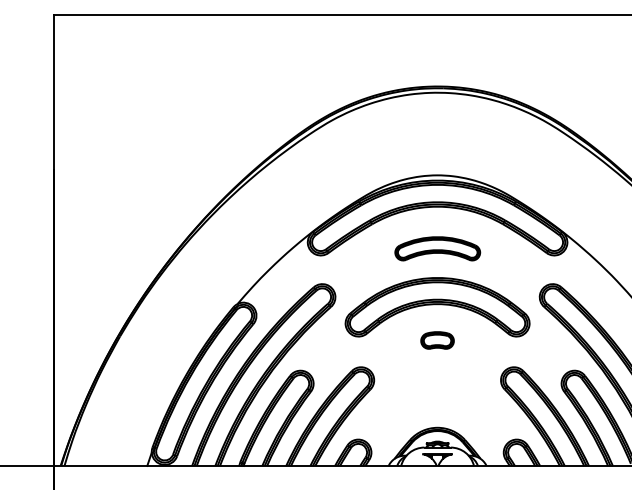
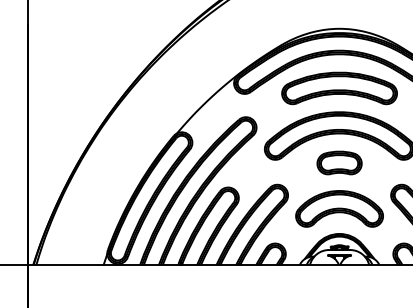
part: (437, 248) -> (339, 88), size x1.67
part: (437, 340) -> (339, 163), size x1.67
part: (437, 396) -> (339, 208), added

